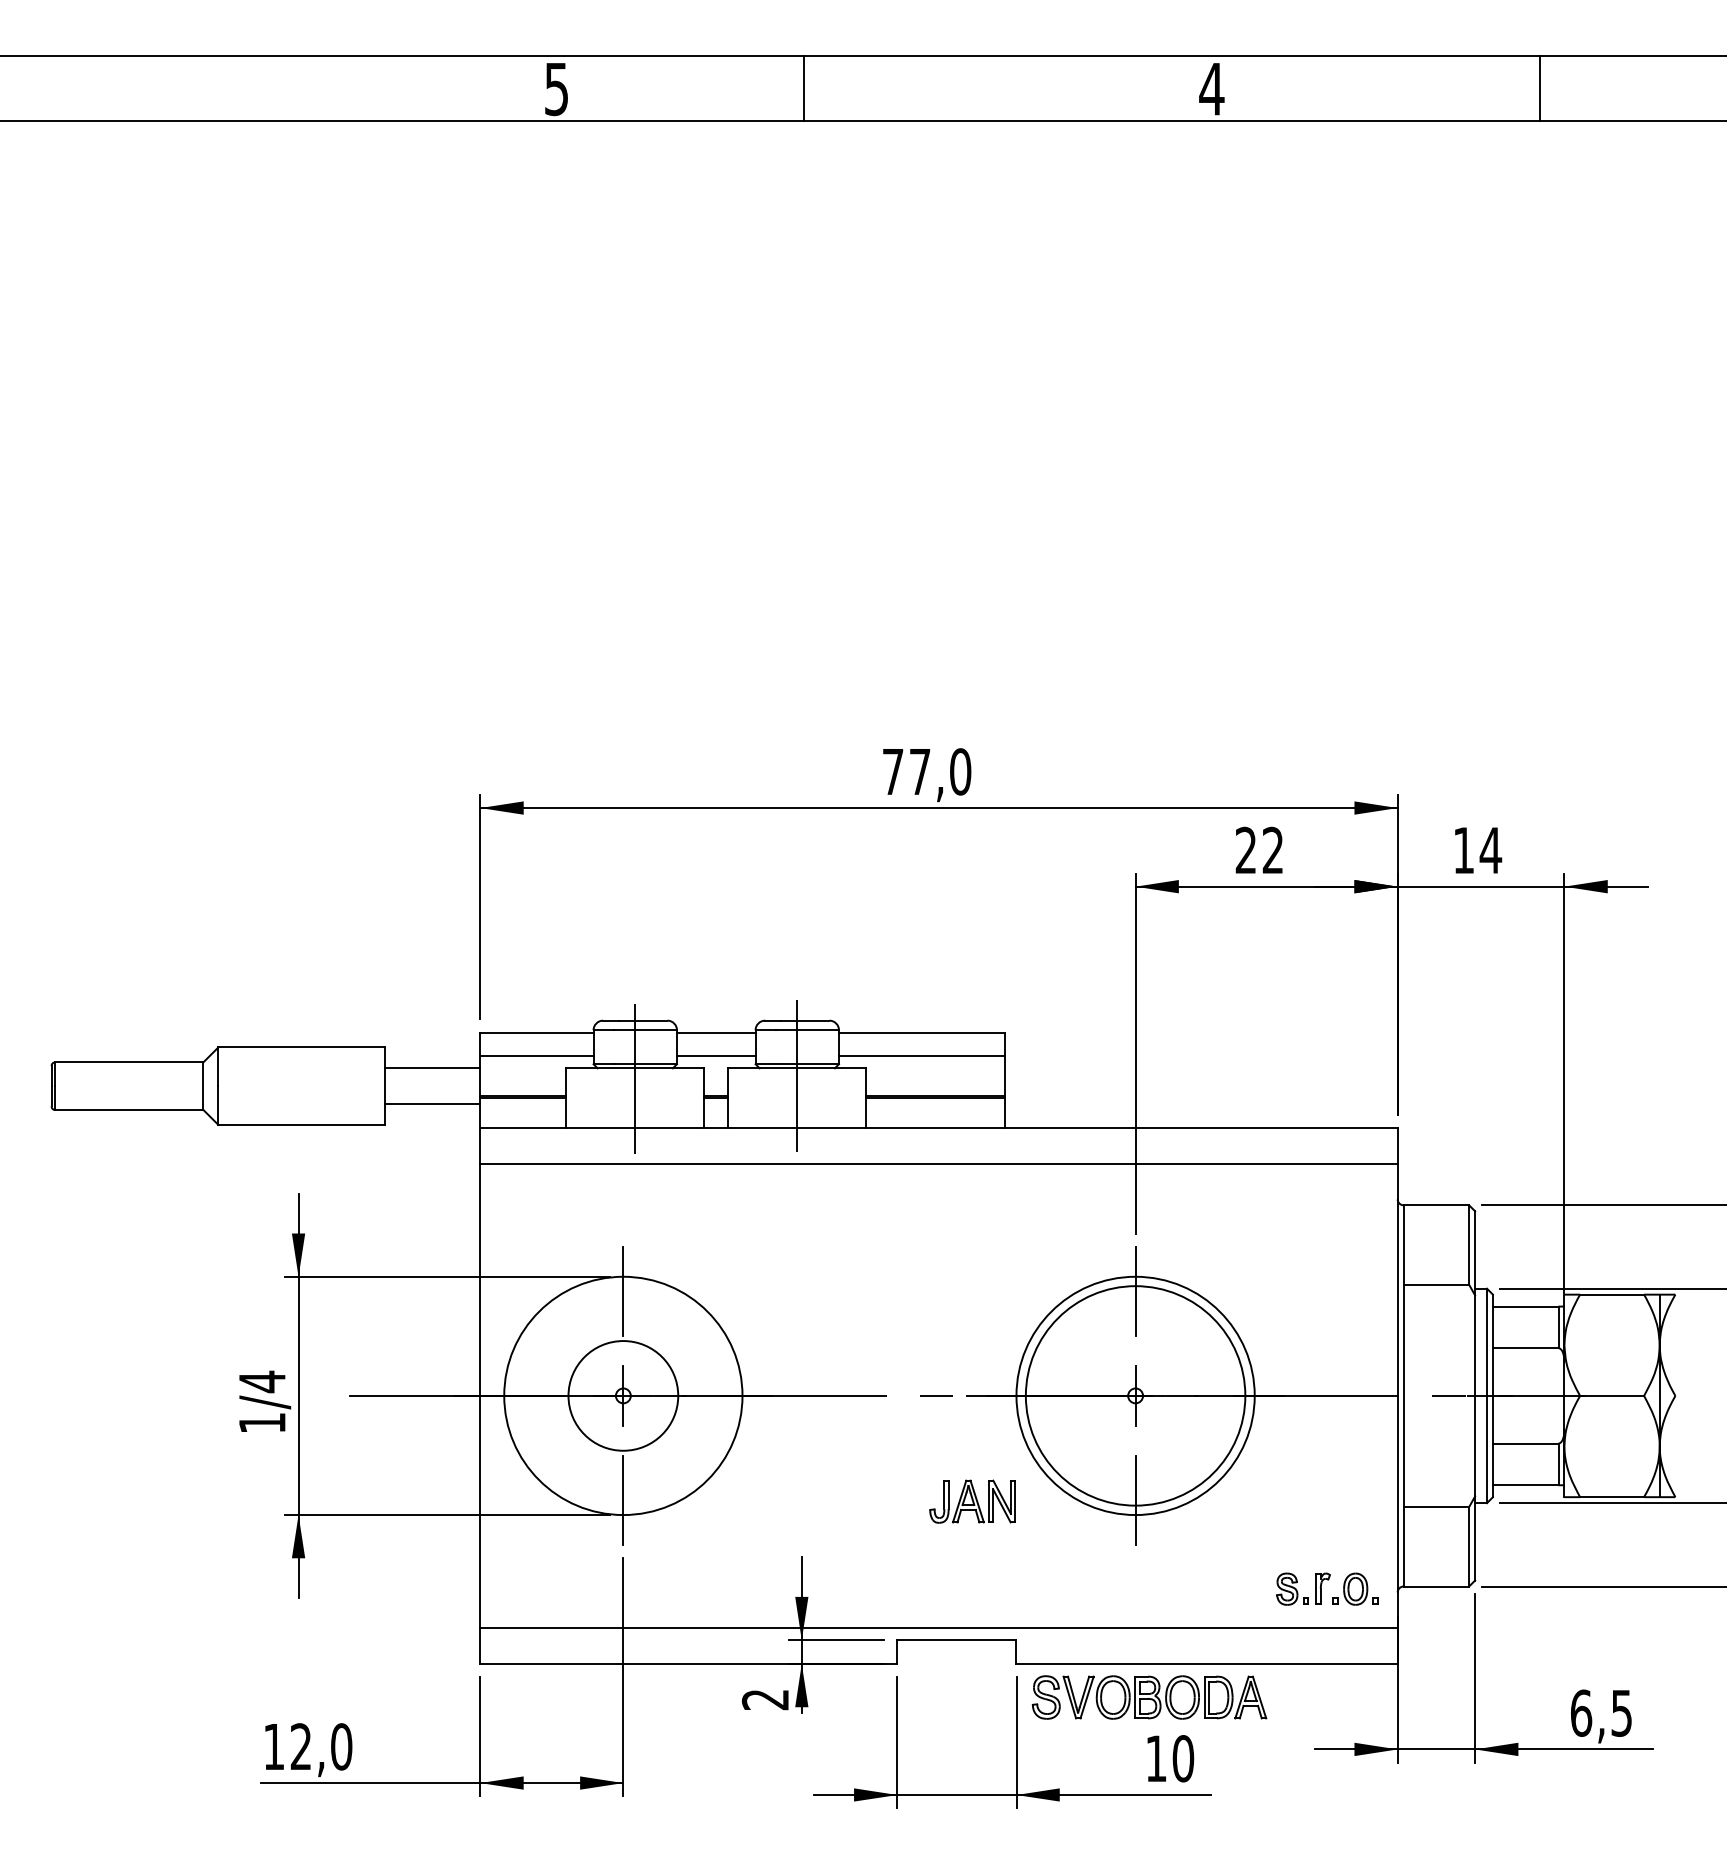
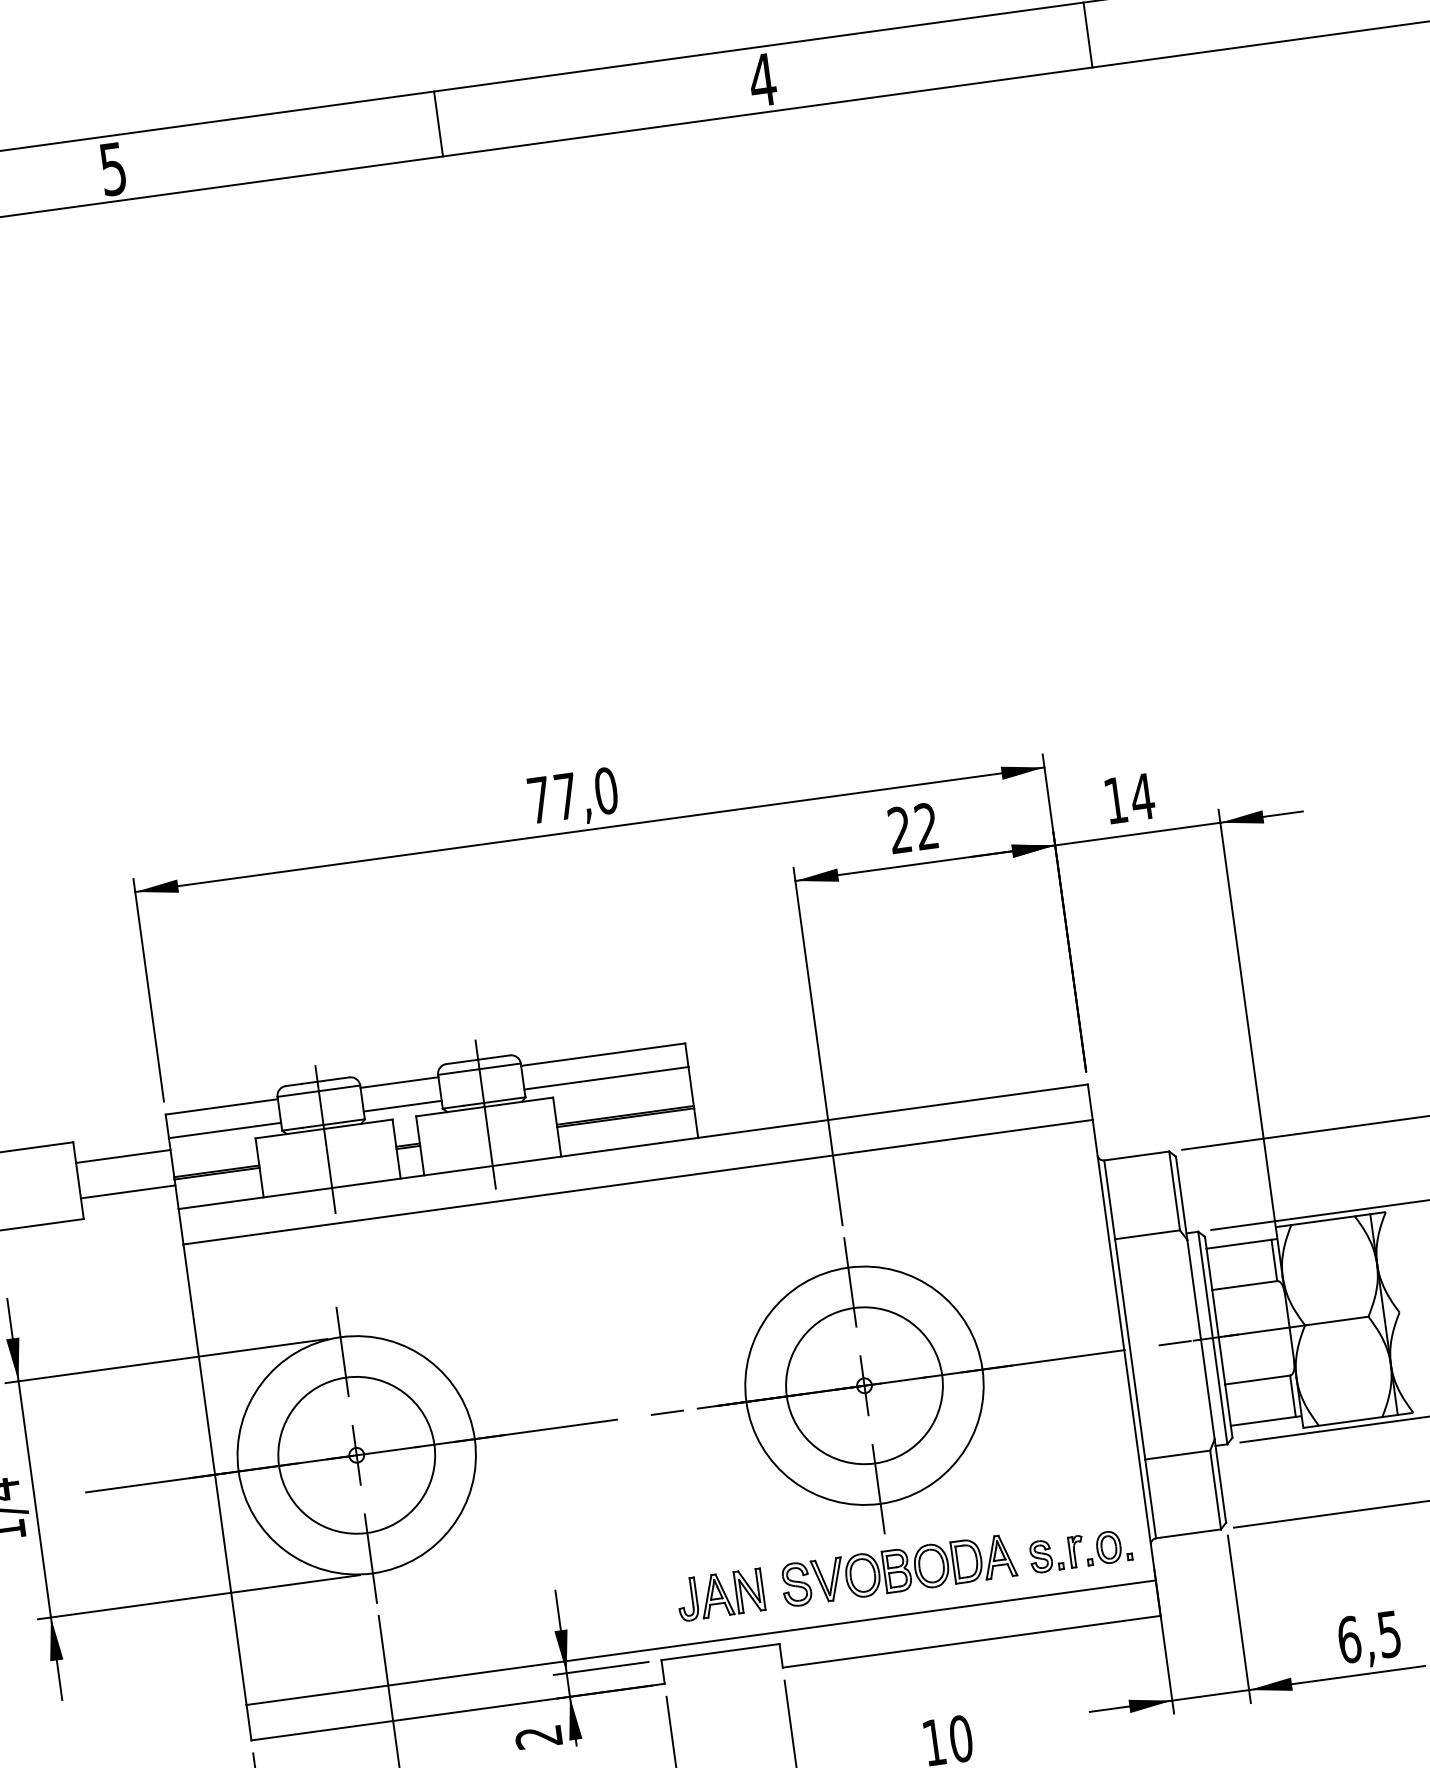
line: (803, 88) -> (438, 123), moved
circle: (622, 1395) -> (355, 1455), size x1.43
circle: (1135, 1395) -> (864, 1385), size x0.71
part: (972, 1501) -> (720, 1594), moved
part: (1149, 1697) -> (898, 1570), moved

